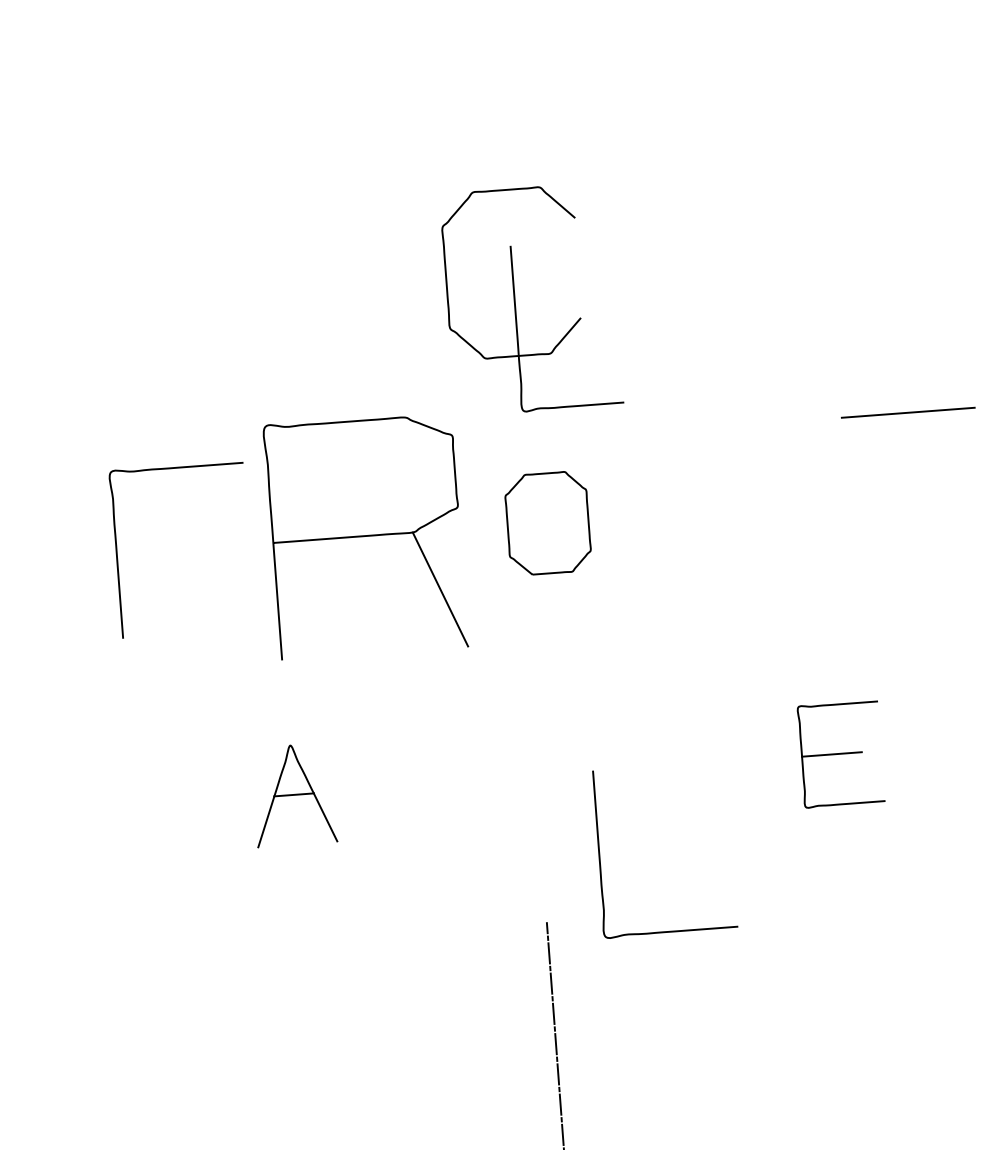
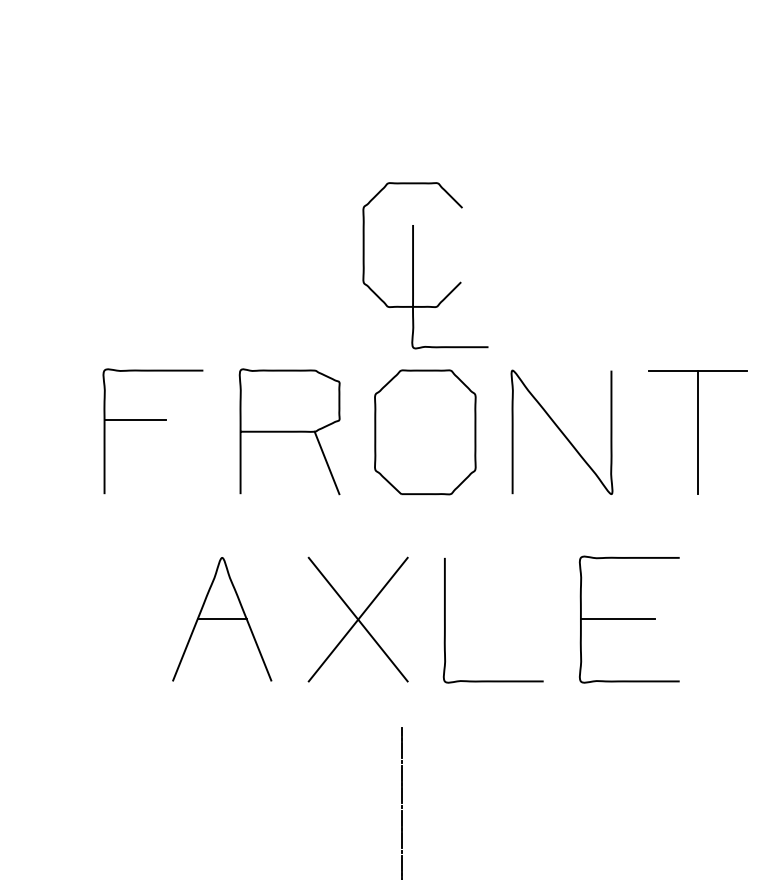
line: (915, 495) -> (698, 432), added
curve: (730, 508) -> (561, 431), added
part: (548, 523) -> (425, 432), size x1.67
part: (365, 535) -> (289, 431), size x0.71
line: (155, 536) -> (134, 420), added
part: (841, 754) -> (629, 619), size x1.67
part: (475, 781) -> (357, 619), added
part: (294, 795) -> (222, 619), size x1.67
curve: (600, 854) -> (445, 620), moved

